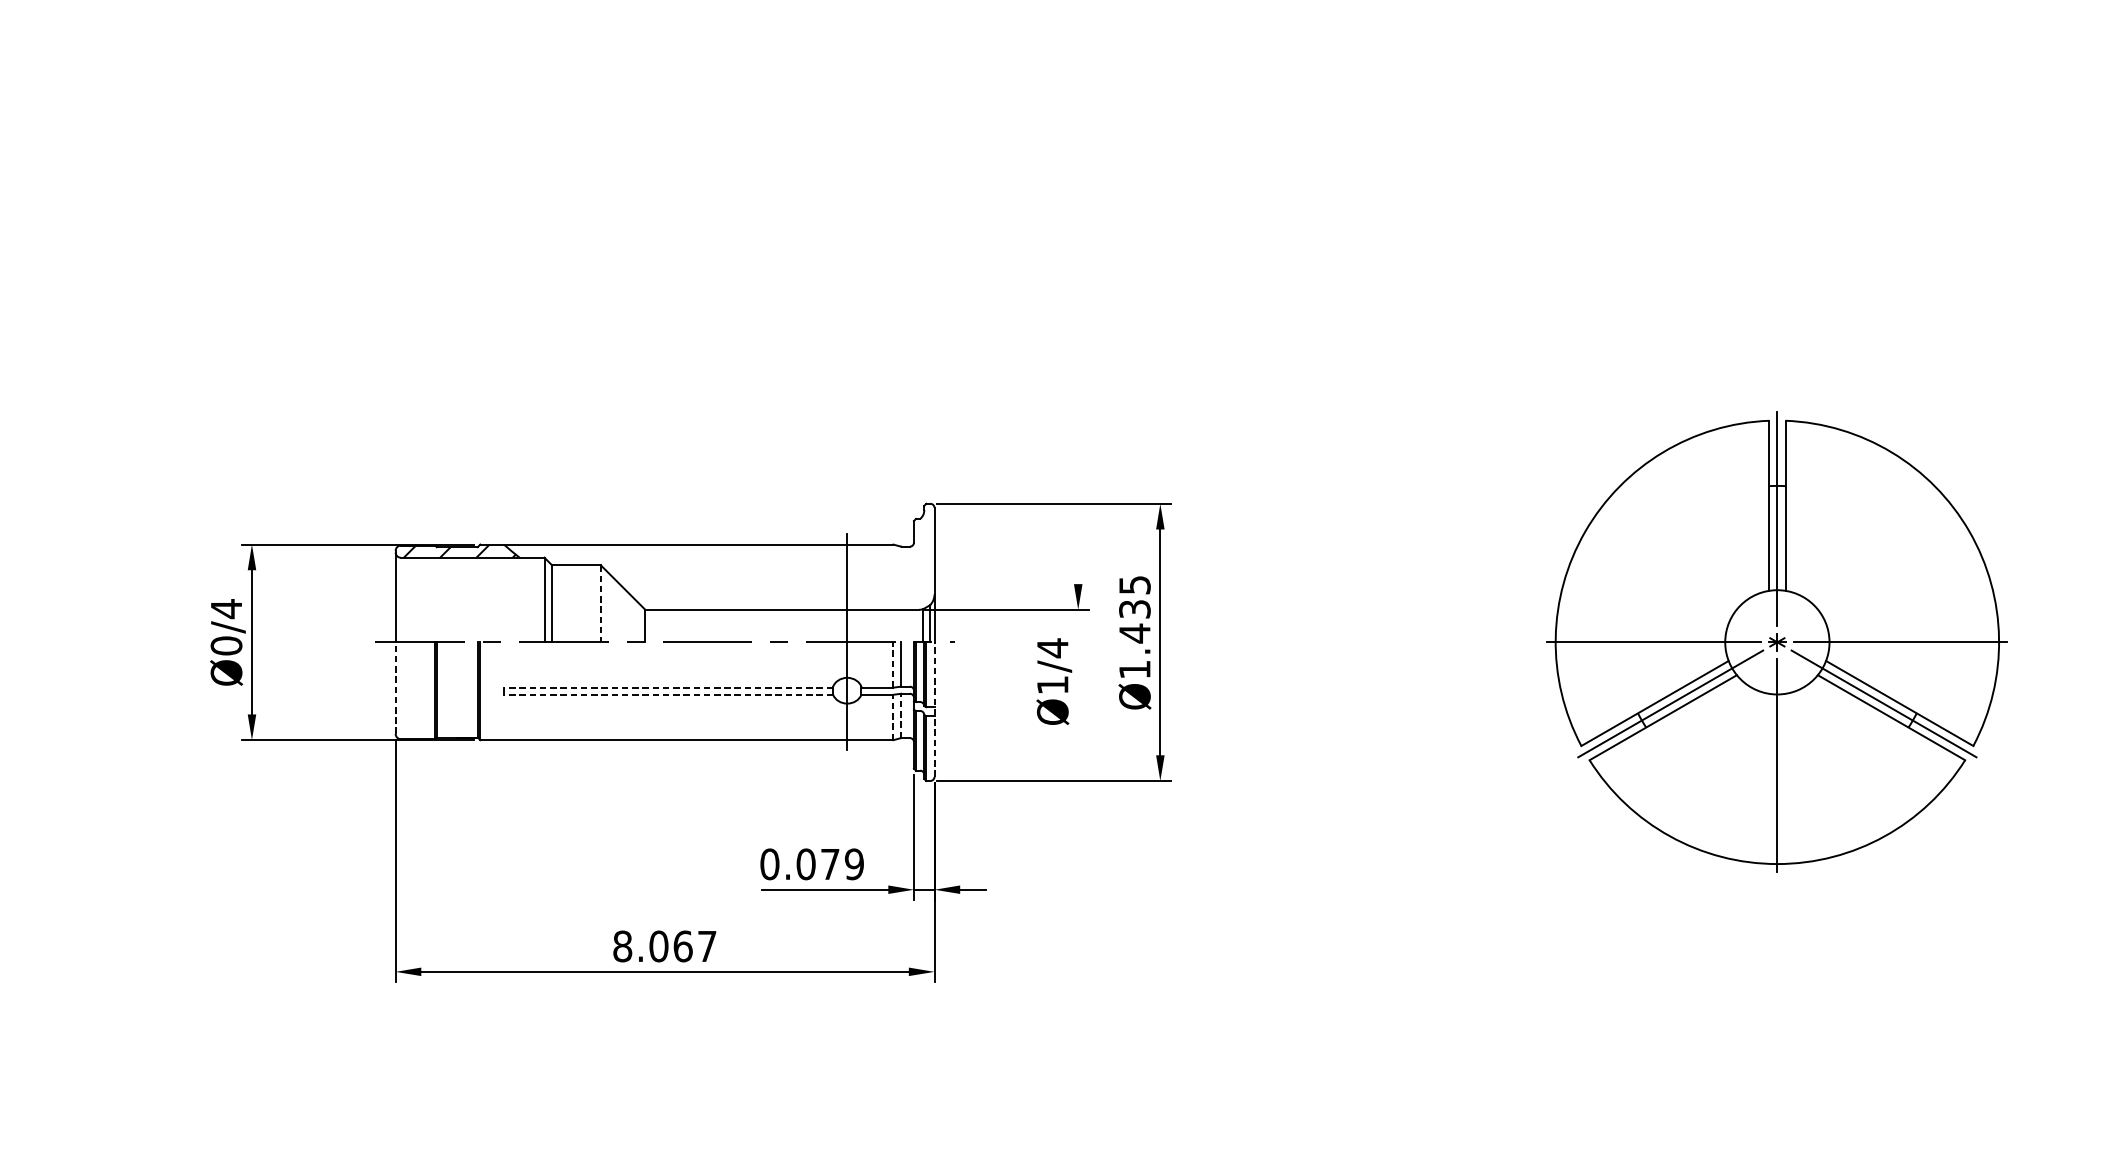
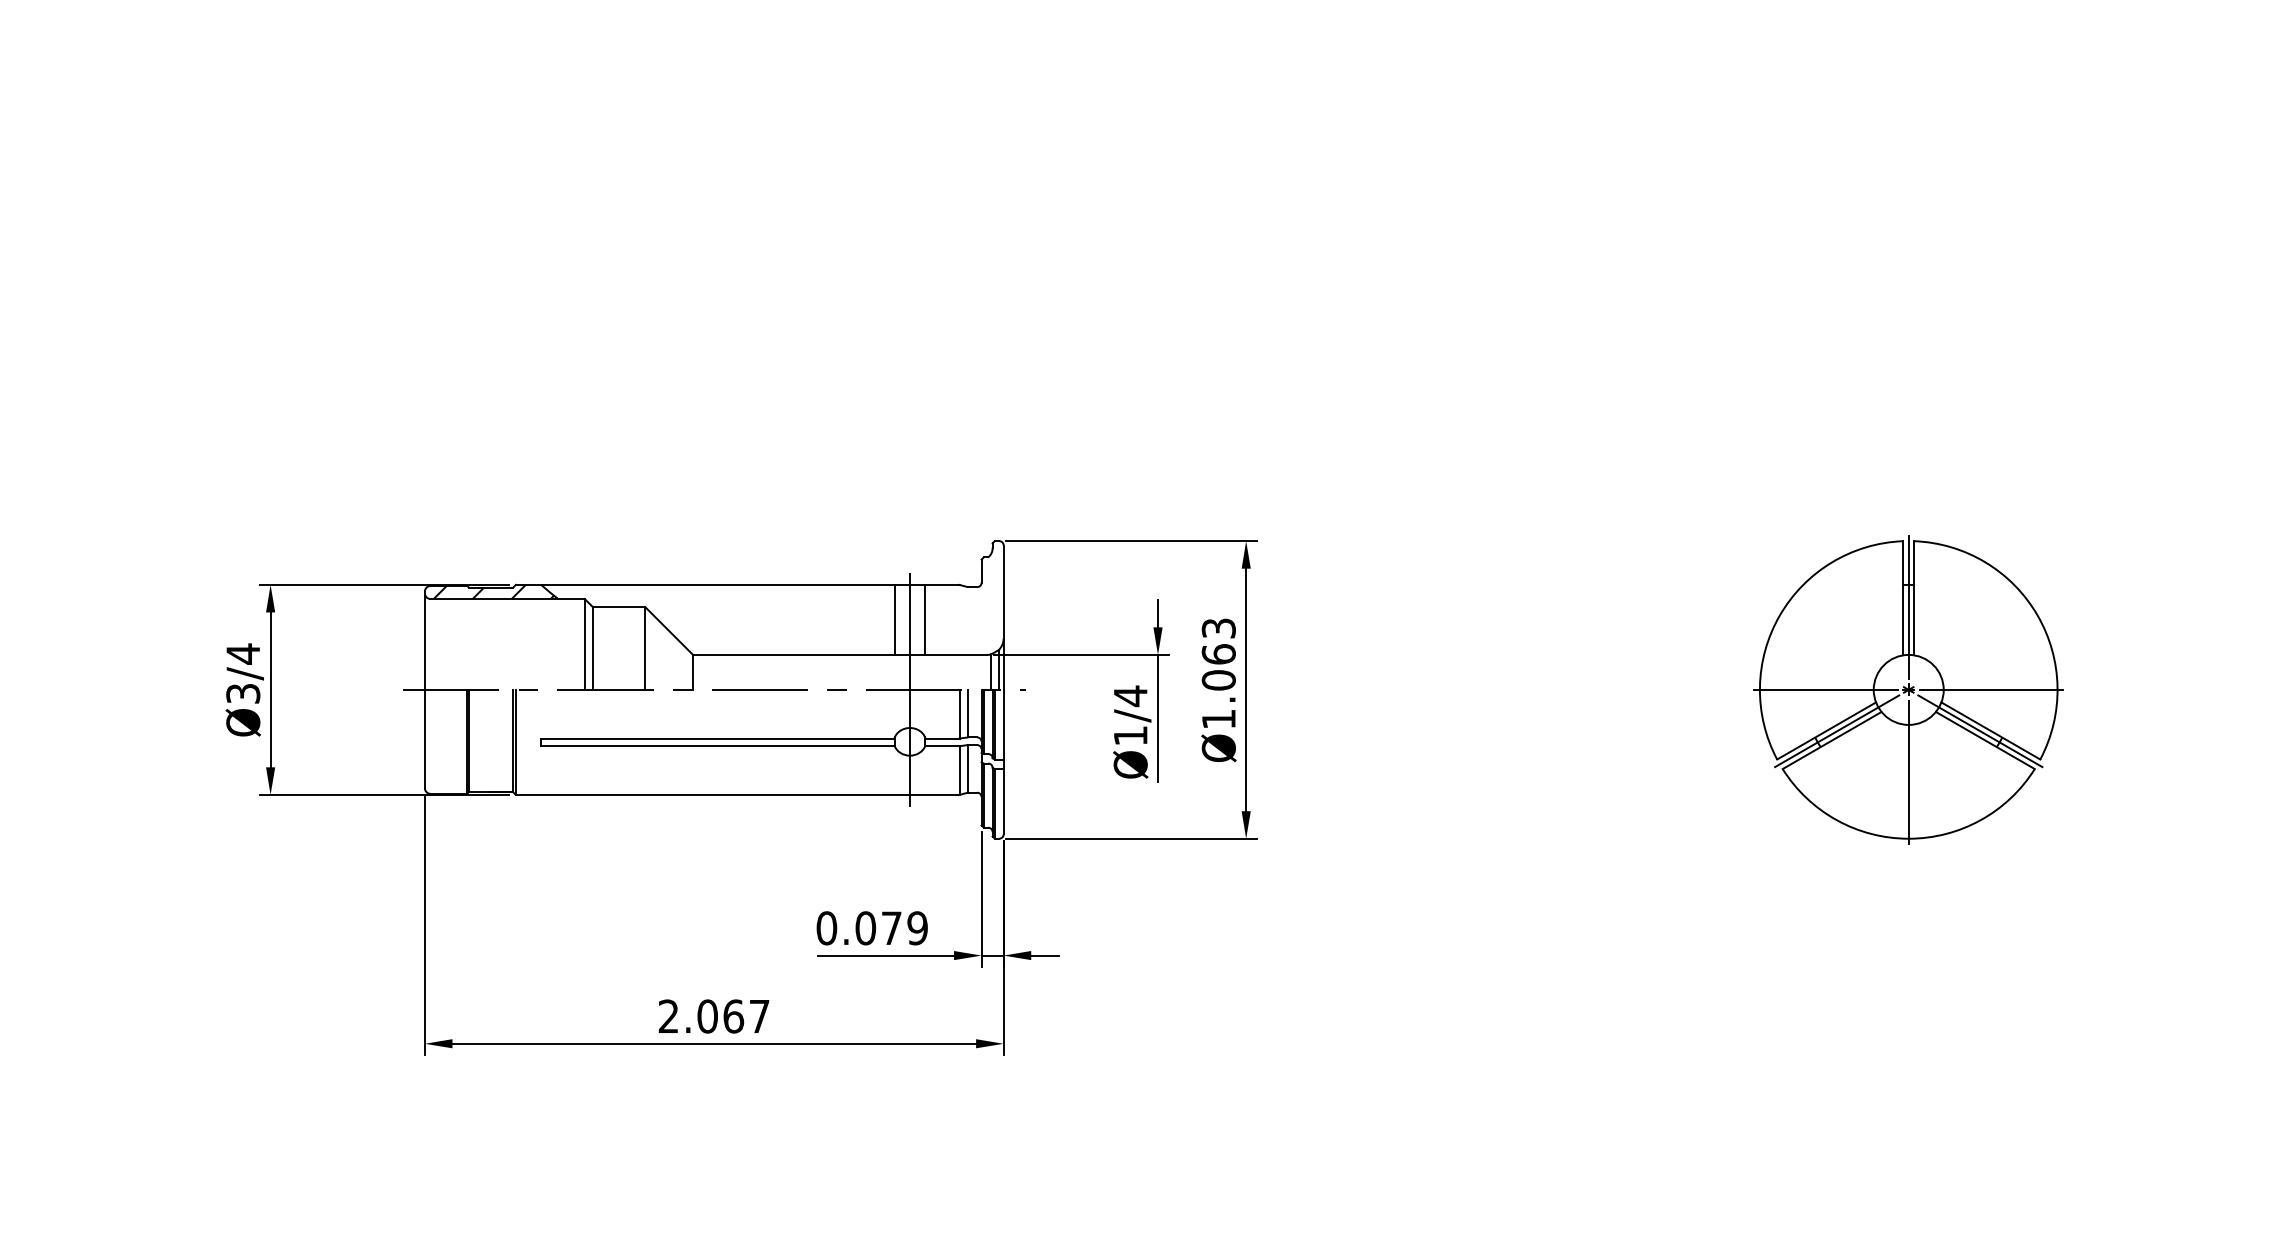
line: (1078, 571) -> (1158, 613), added
line: (832, 576) -> (894, 619), added
line: (861, 576) -> (925, 619), added
line: (601, 604) -> (645, 649), dashed -> solid
text: (1134, 609) -> (1218, 654), Ø1.435 -> Ø1.063
part: (1777, 641) -> (1908, 689), size x0.62
text: (226, 645) -> (243, 693), Ø0/4 -> Ø3/4
line: (893, 664) -> (959, 713), dashed -> solid
line: (1078, 668) -> (1158, 717), added
line: (395, 687) -> (424, 738), dashed -> solid
line: (669, 687) -> (718, 738), dashed -> solid
line: (669, 695) -> (718, 746), dashed -> solid
line: (934, 709) -> (1003, 761), dashed -> solid
line: (900, 715) -> (967, 768), dashed -> solid
line: (893, 717) -> (959, 770), dashed -> solid
text: (622, 946) -> (668, 1016), 8.067 -> 2.067

